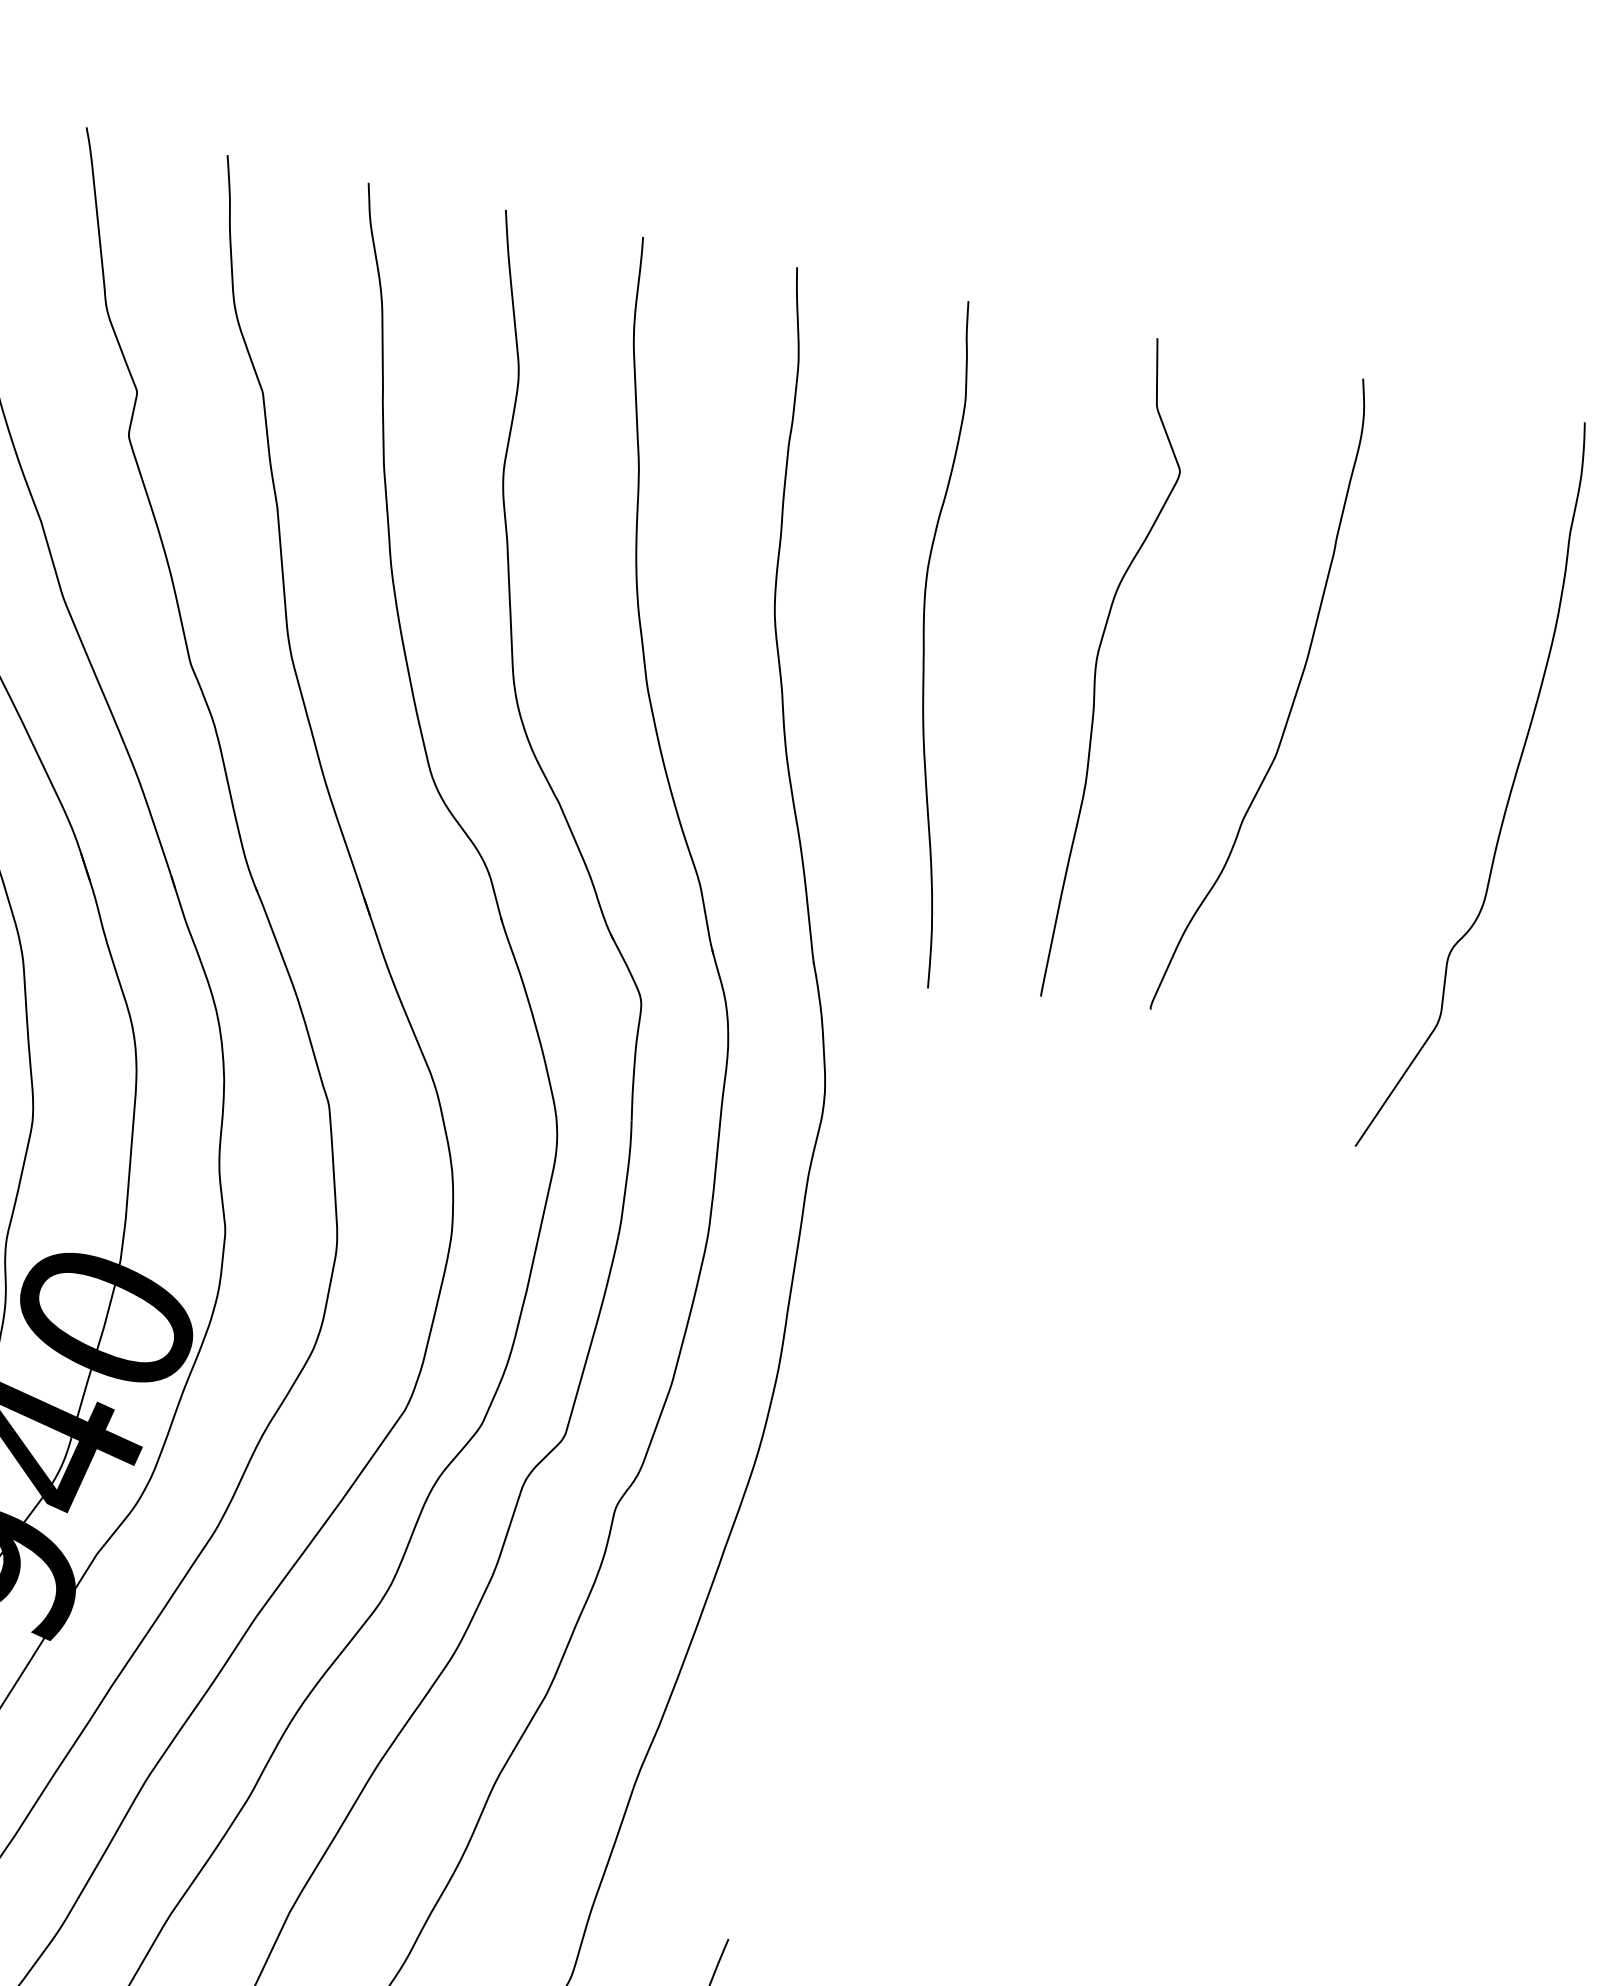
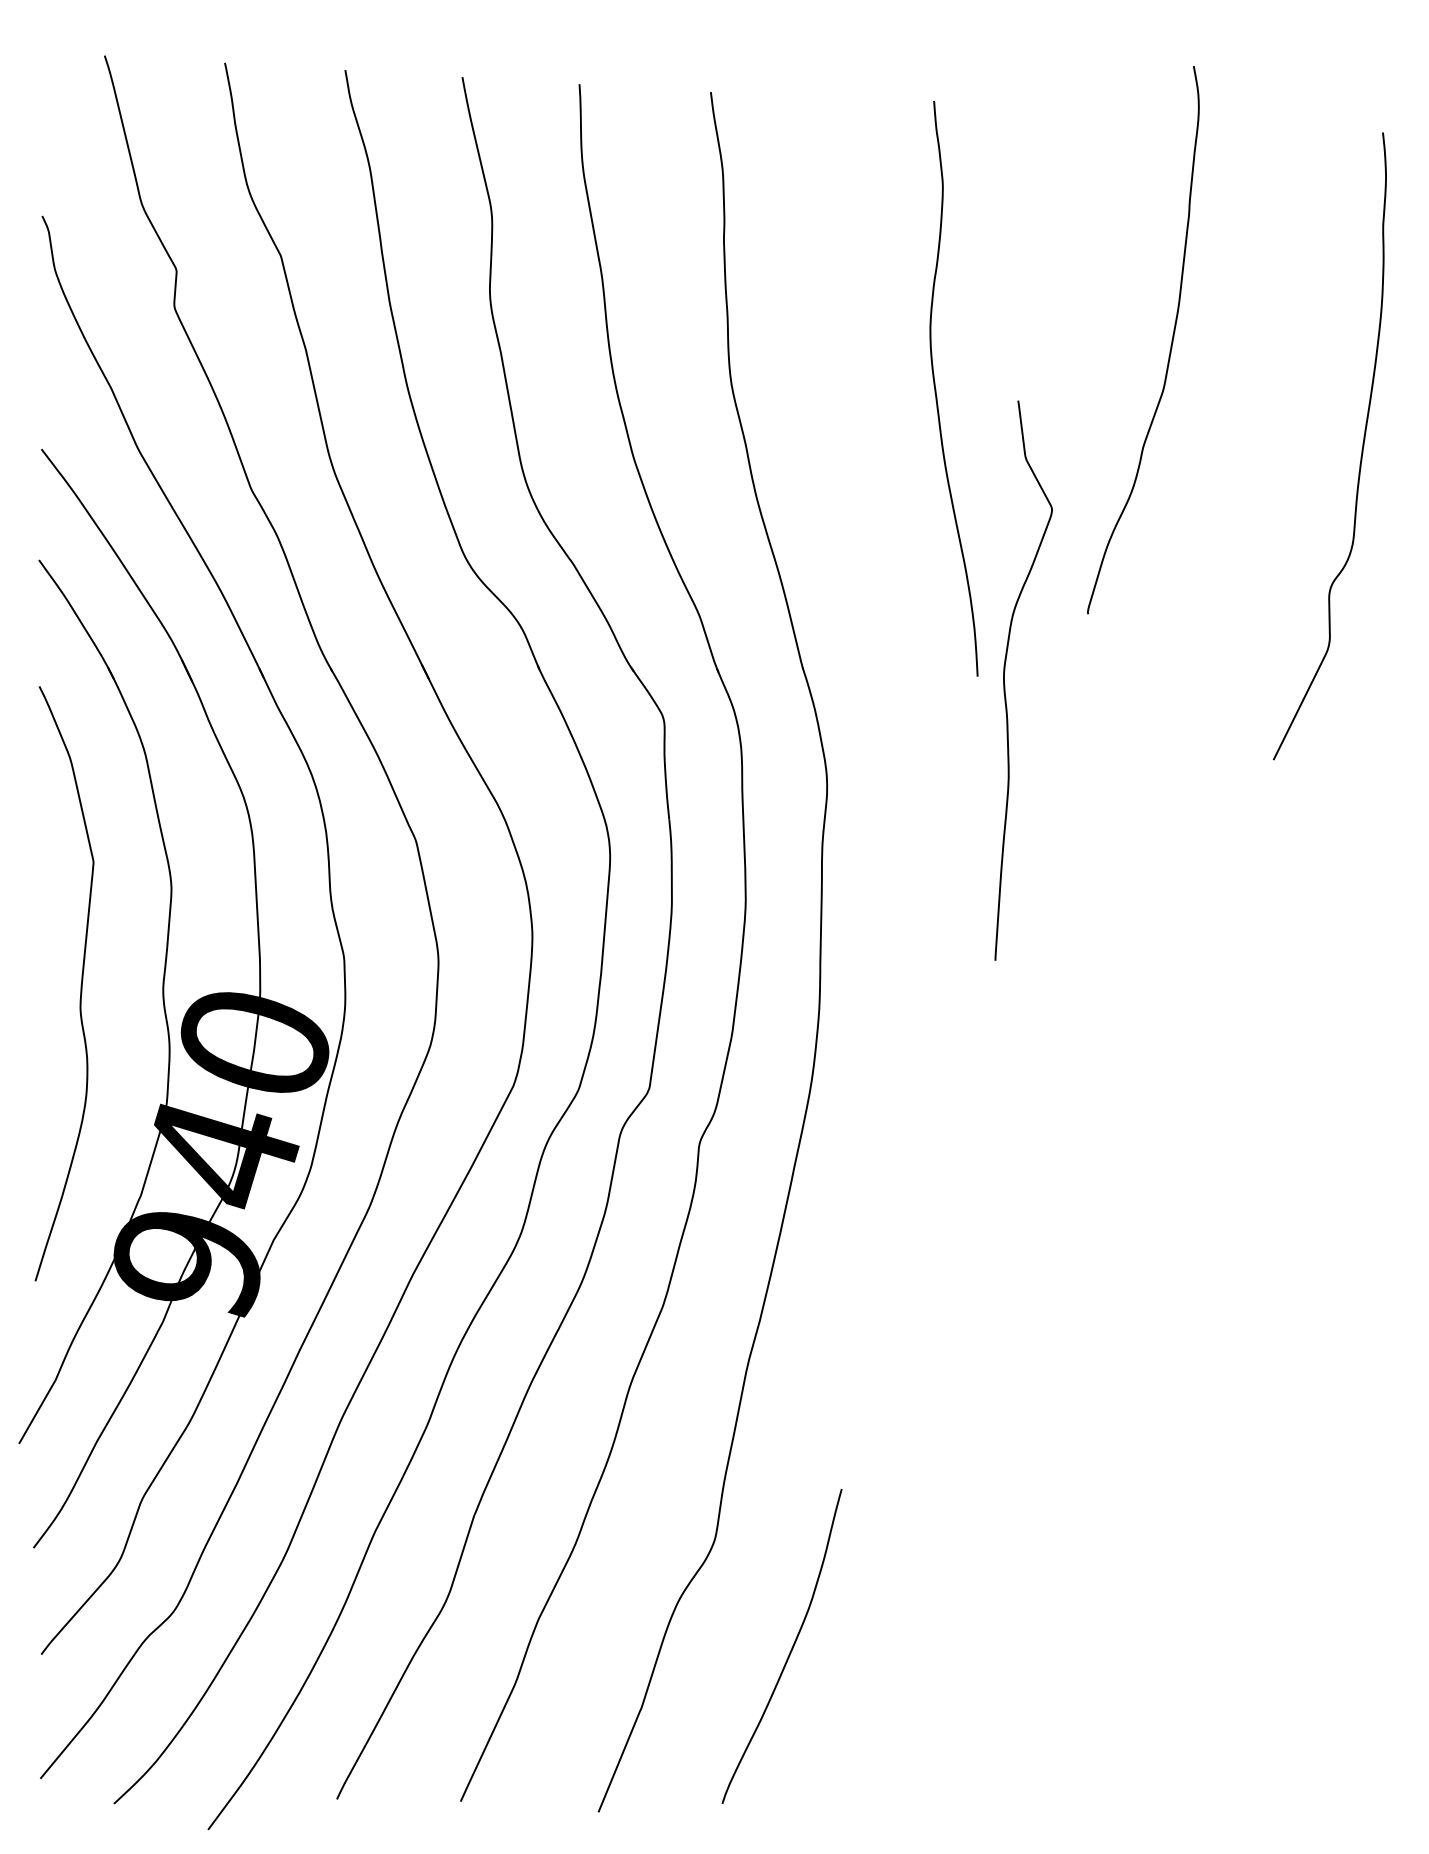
curve: (925, 642) -> (936, 389), moved
curve: (1096, 671) -> (1005, 684), moved
curve: (1290, 705) -> (1170, 345), moved

